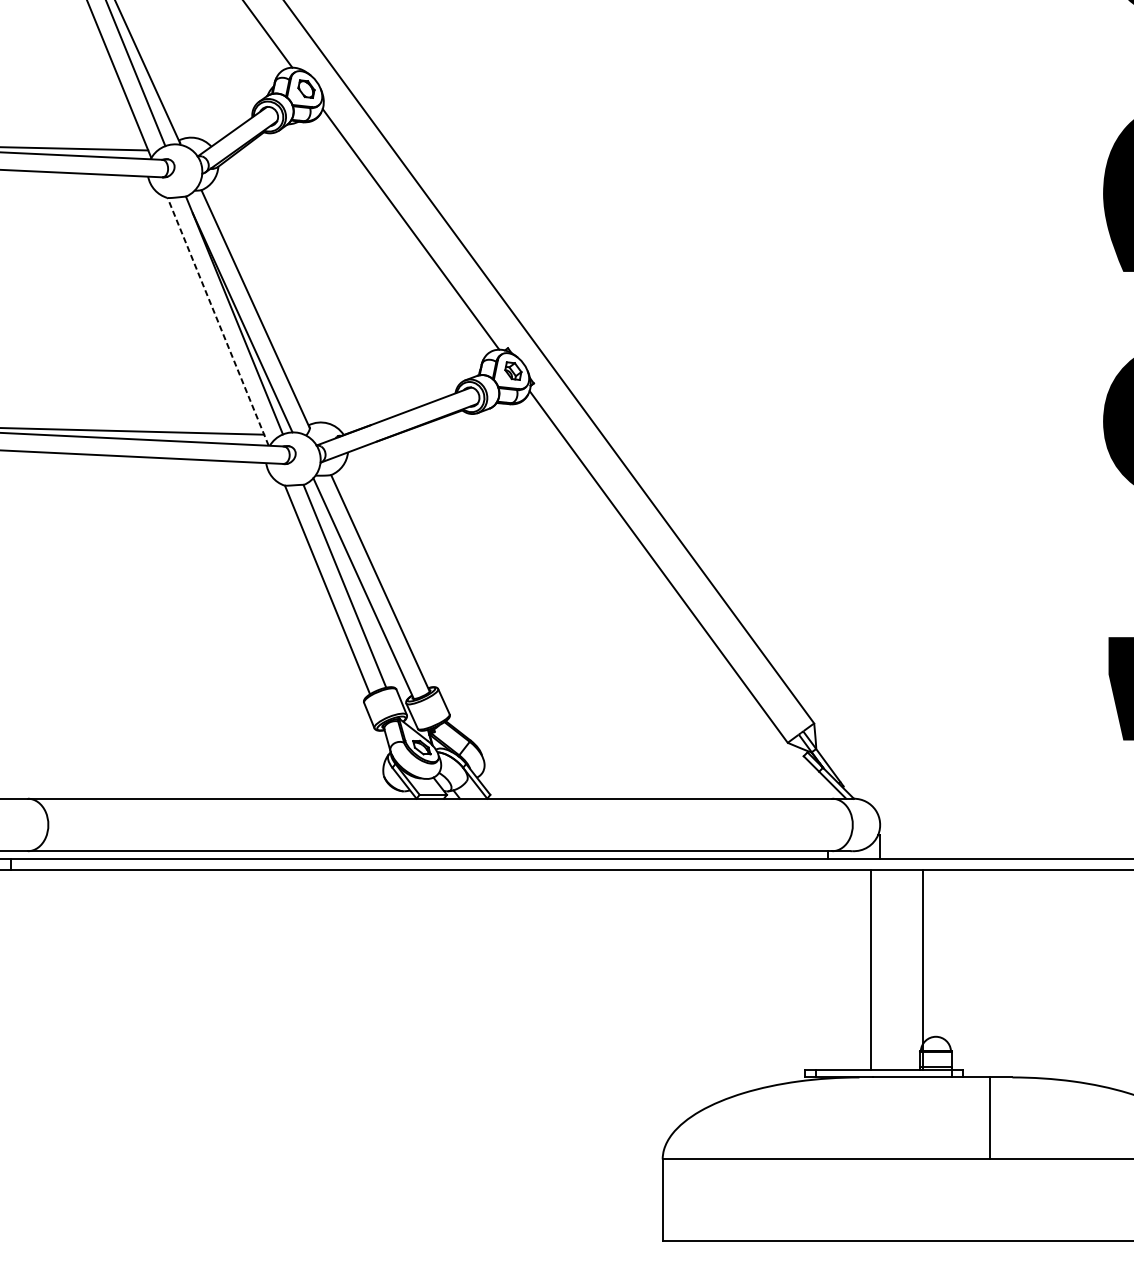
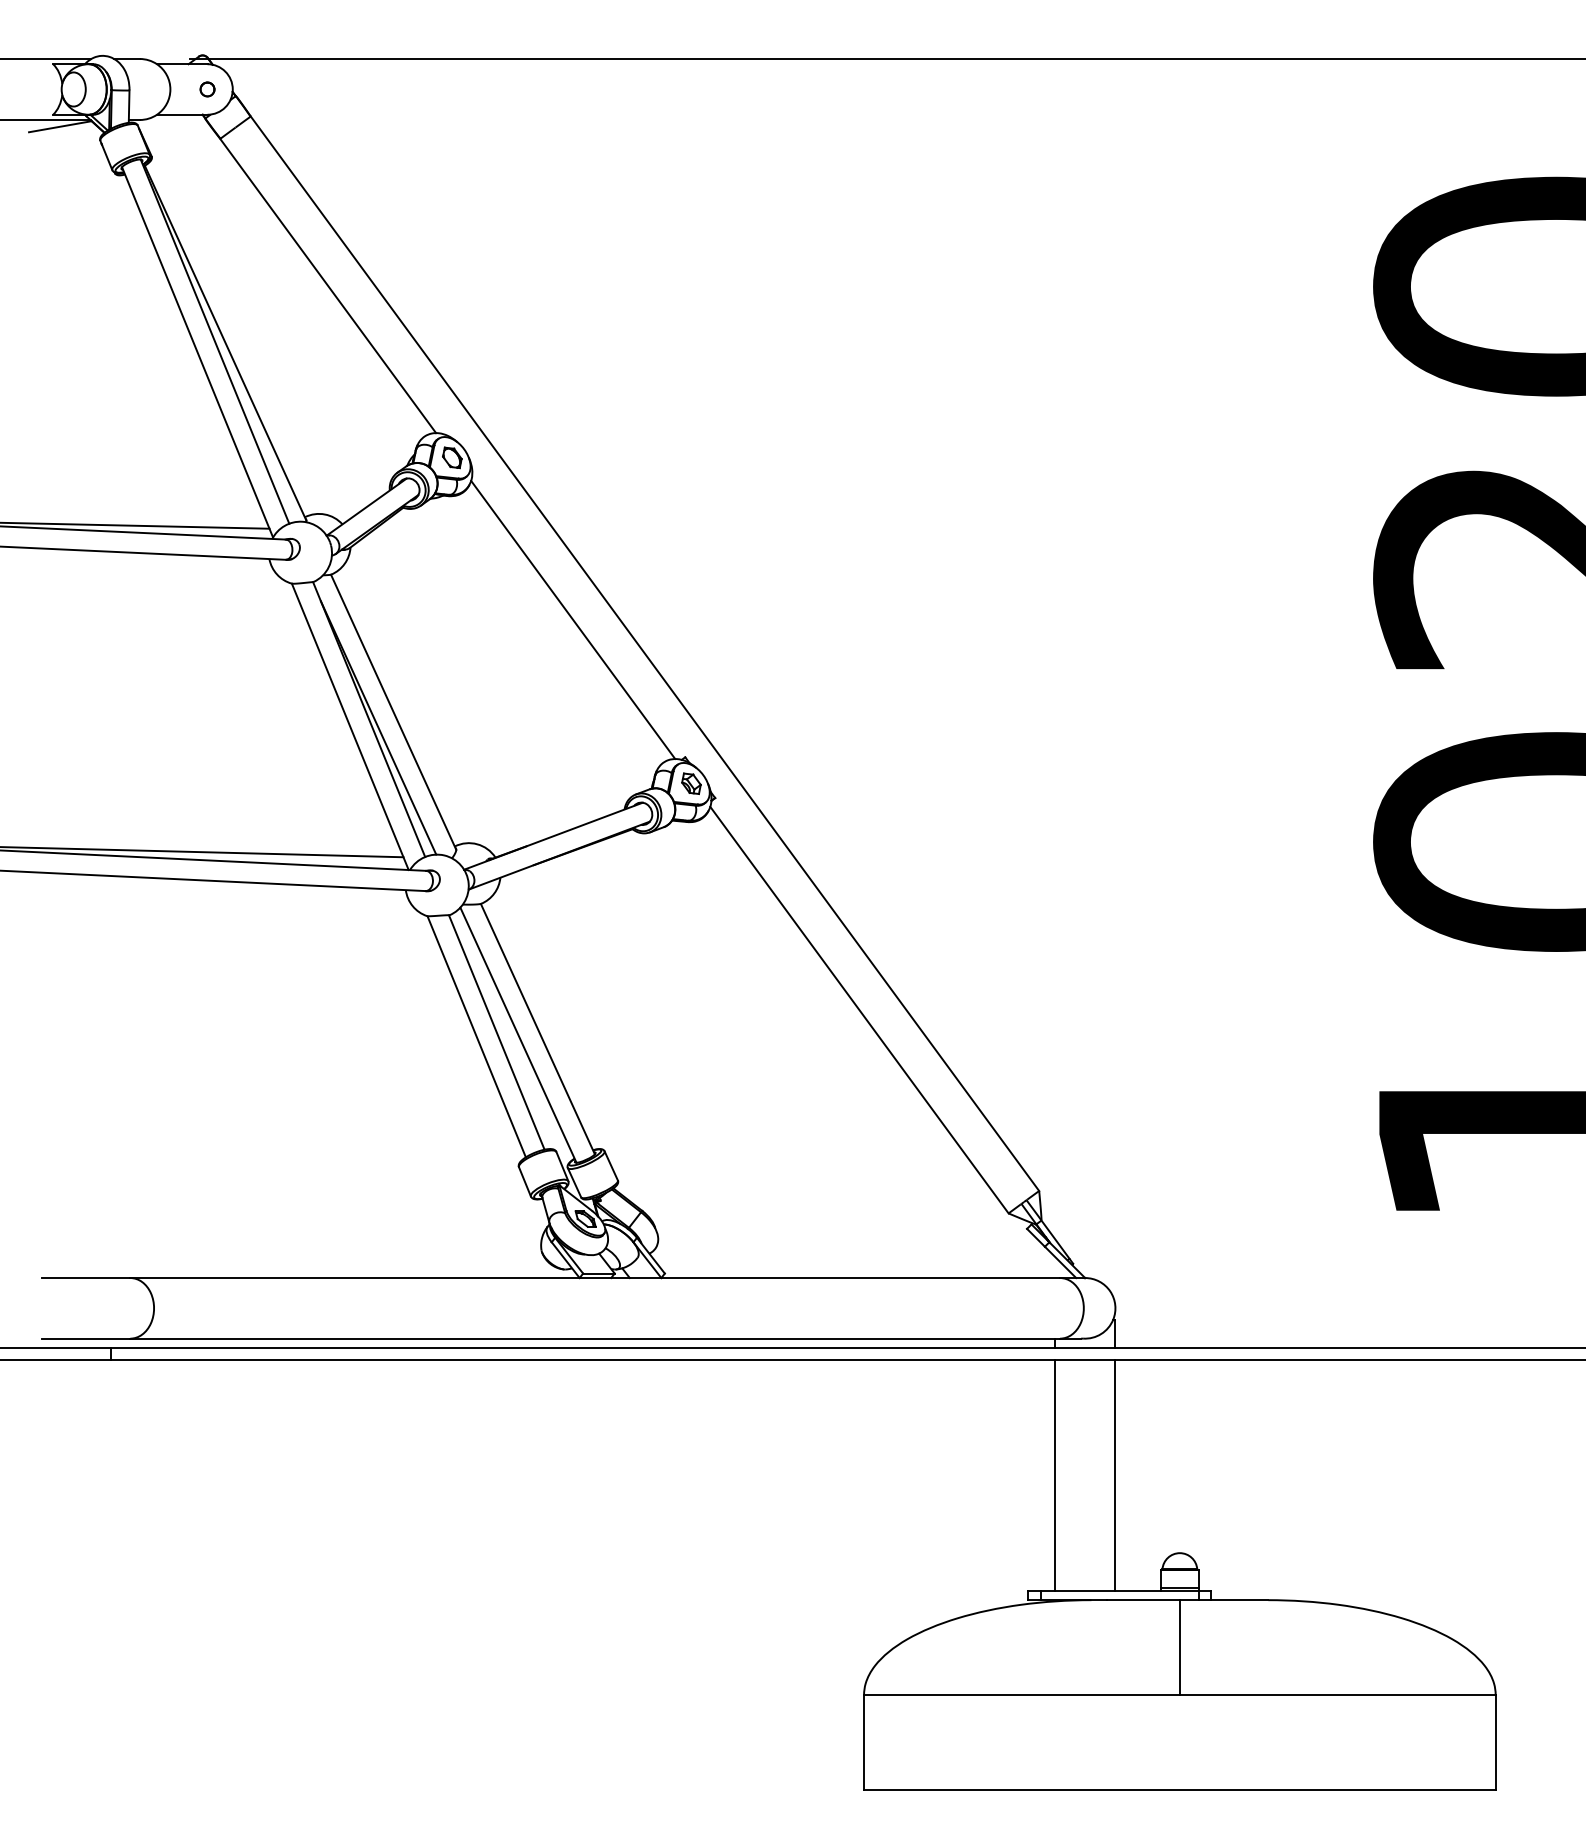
line: (218, 321) -> (350, 726), dashed -> solid
line: (870, 969) -> (1054, 1475), moved
line: (923, 969) -> (1115, 1475), moved
line: (989, 1118) -> (1179, 1647), moved

